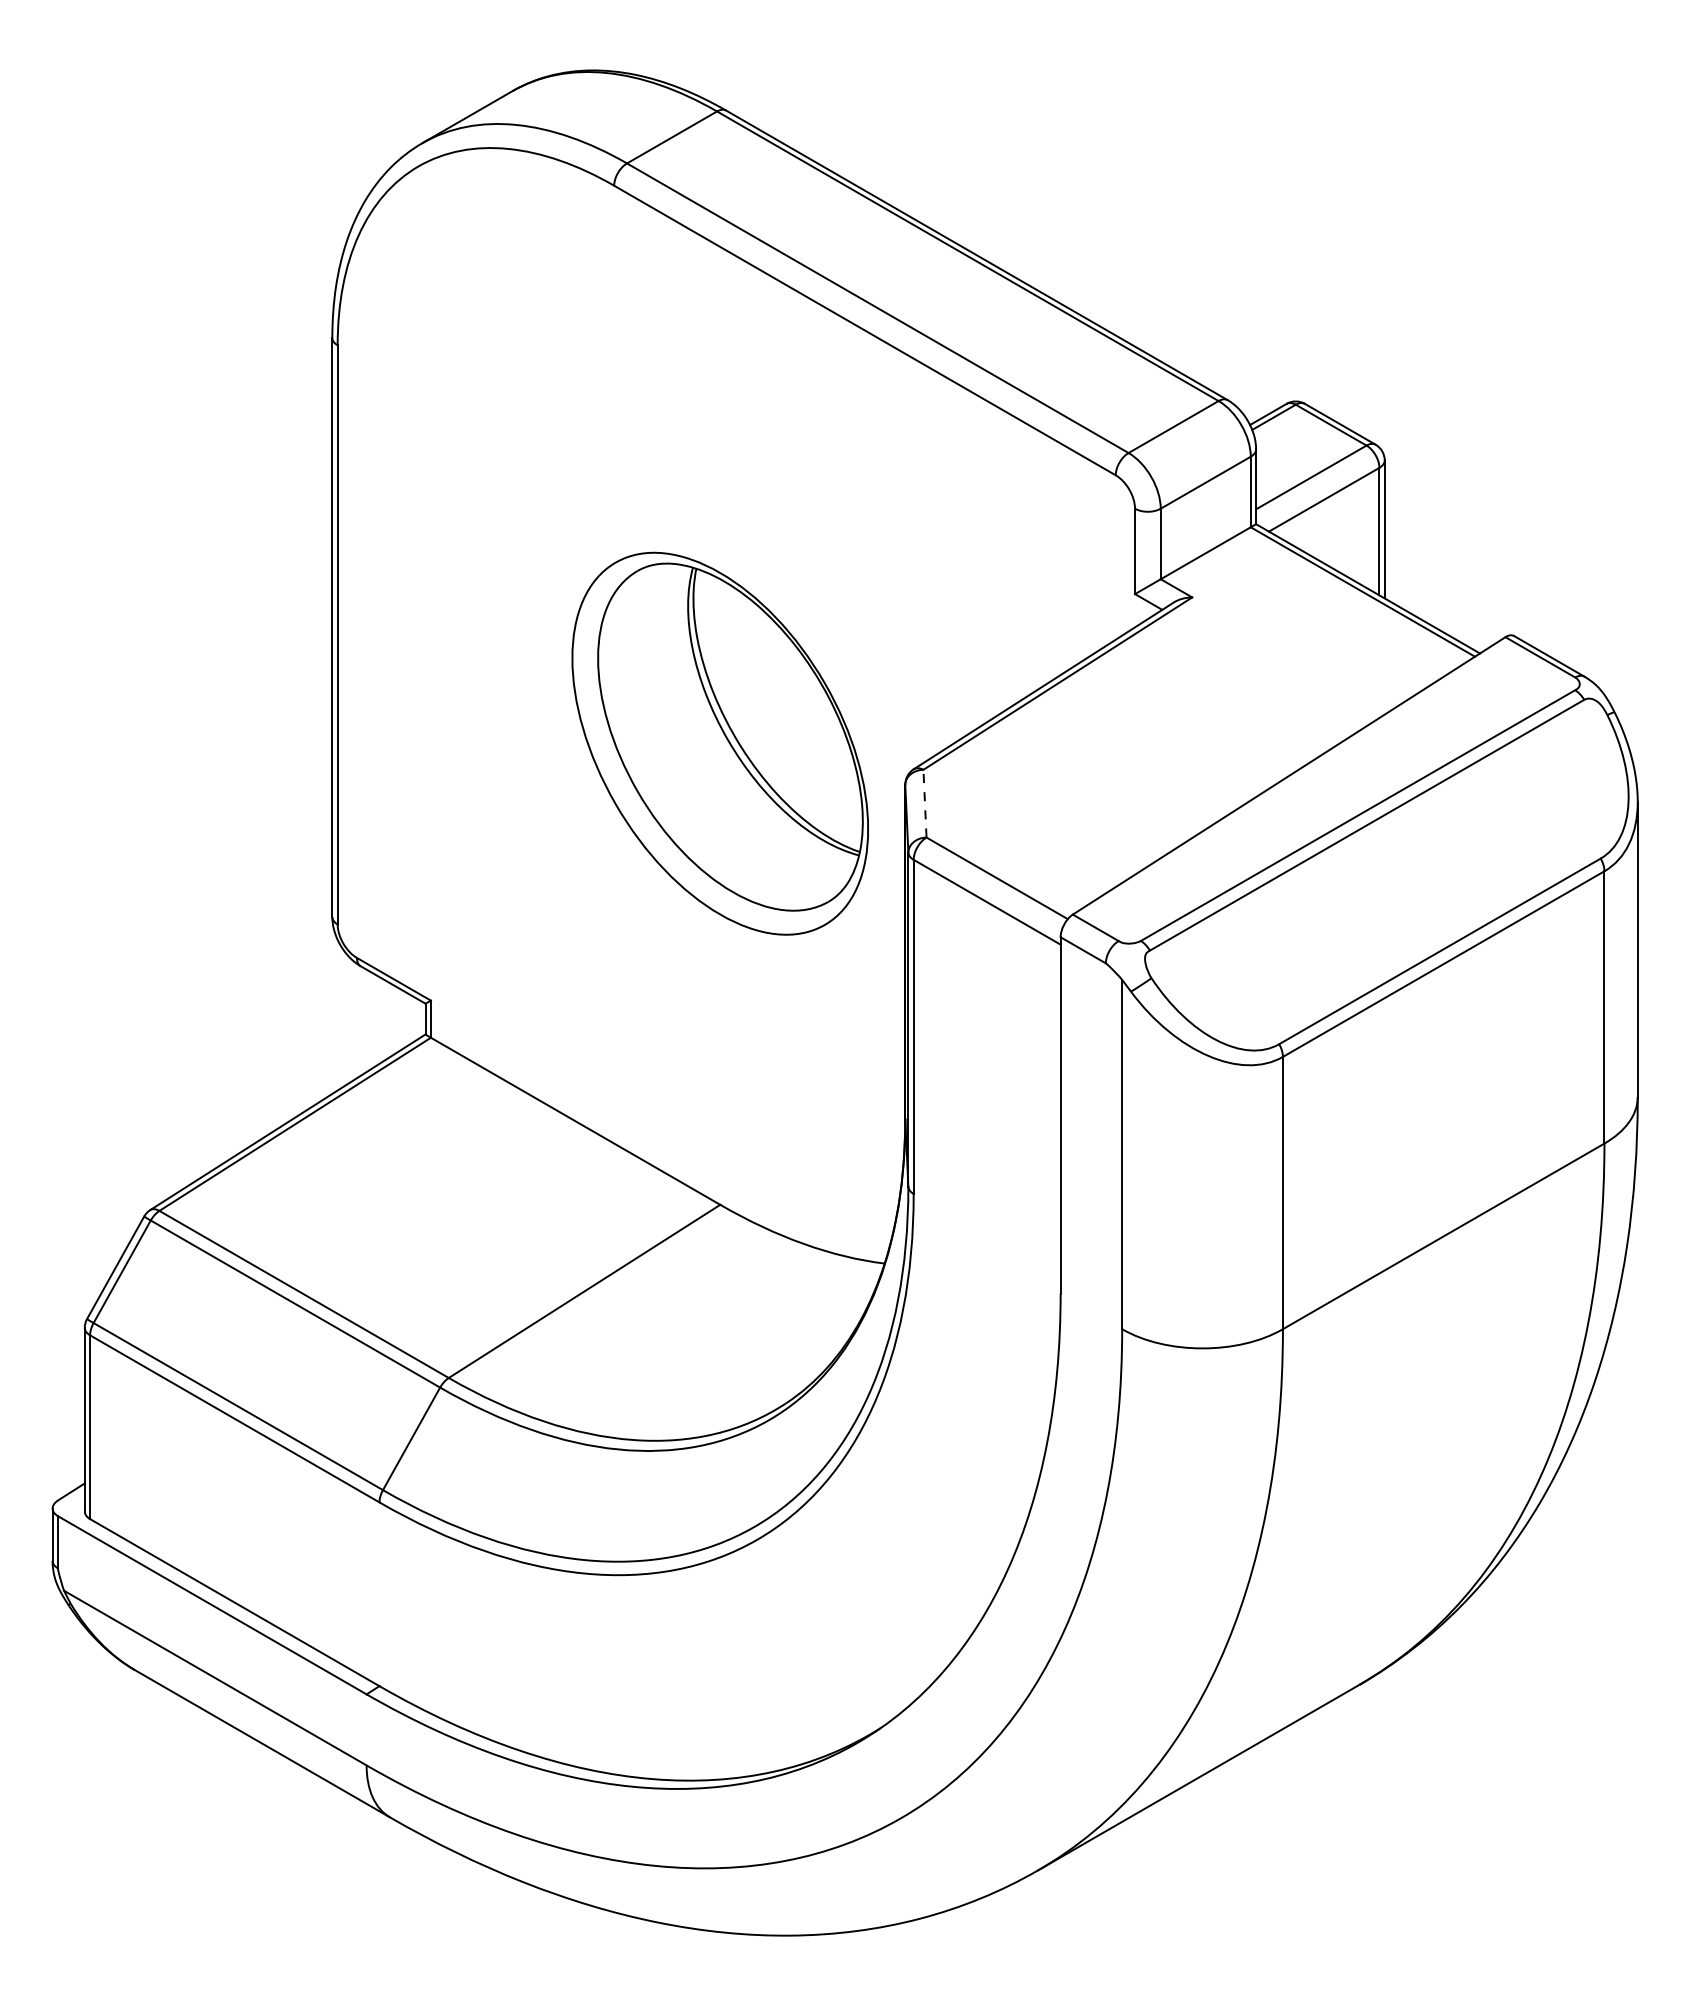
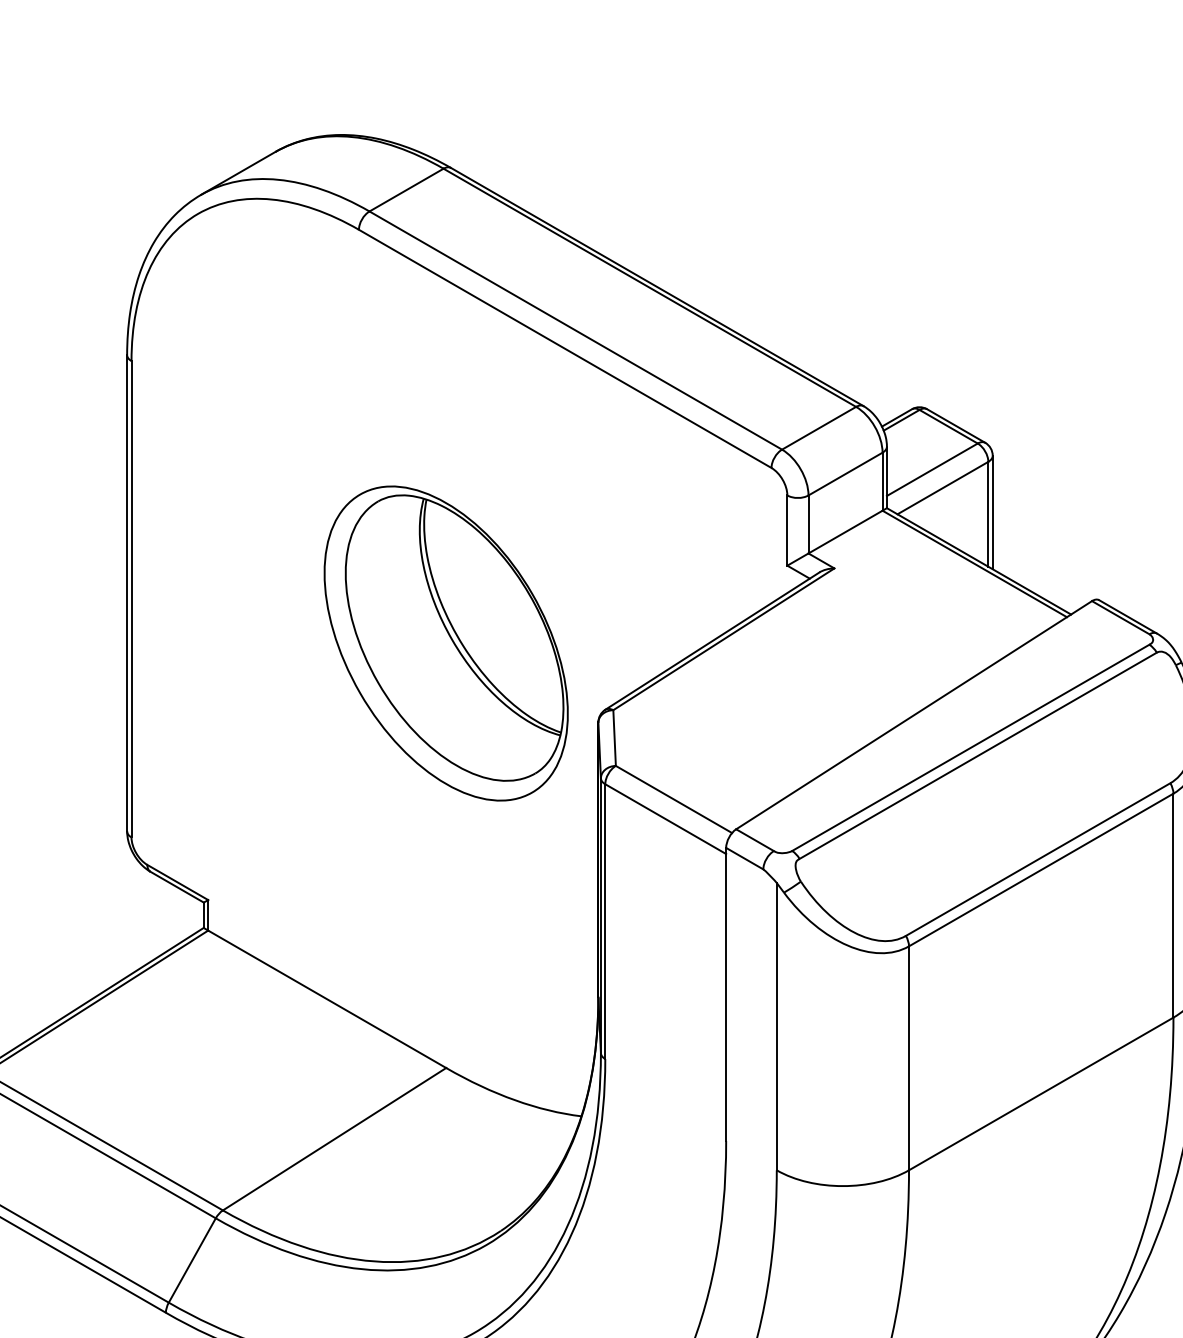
part: (719, 743) -> (445, 643), moved
line: (925, 803) -> (615, 737), dashed -> solid

